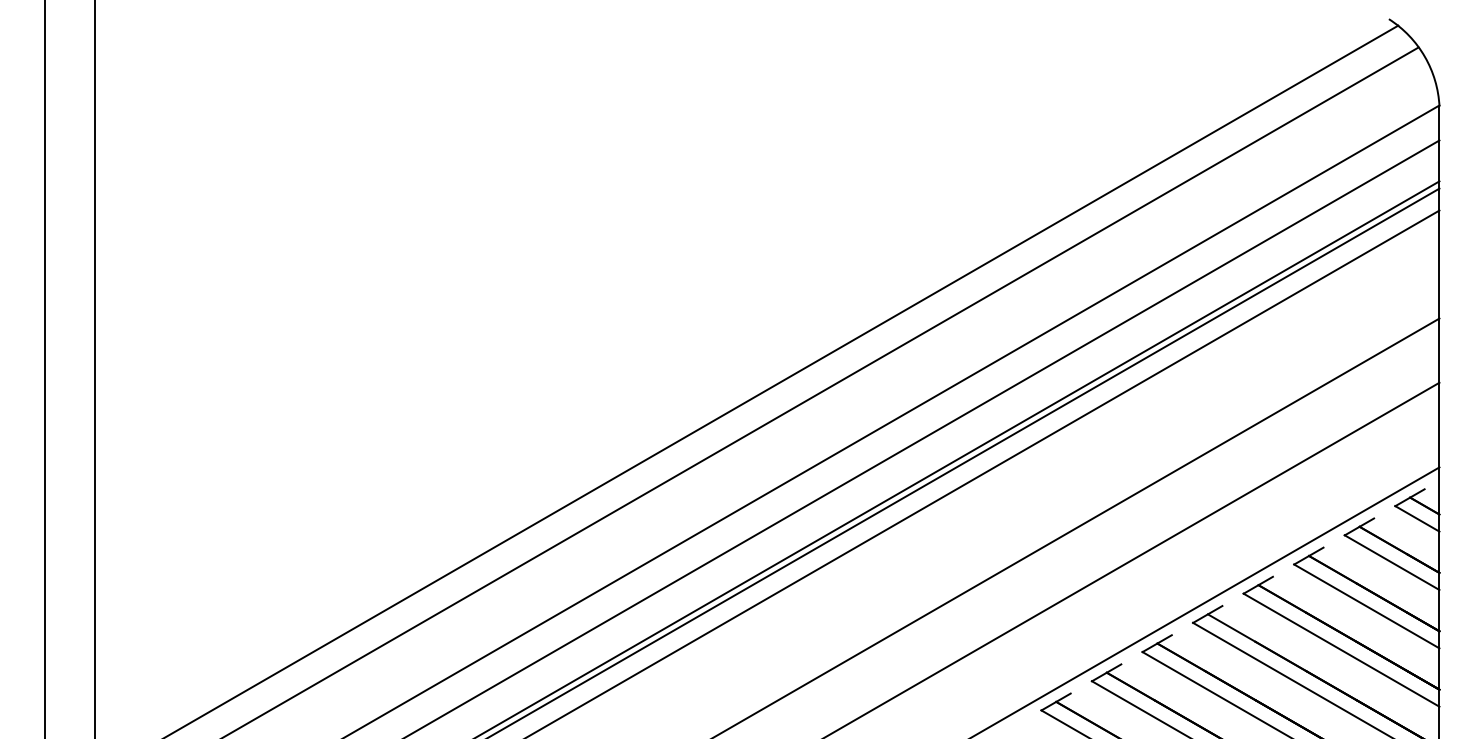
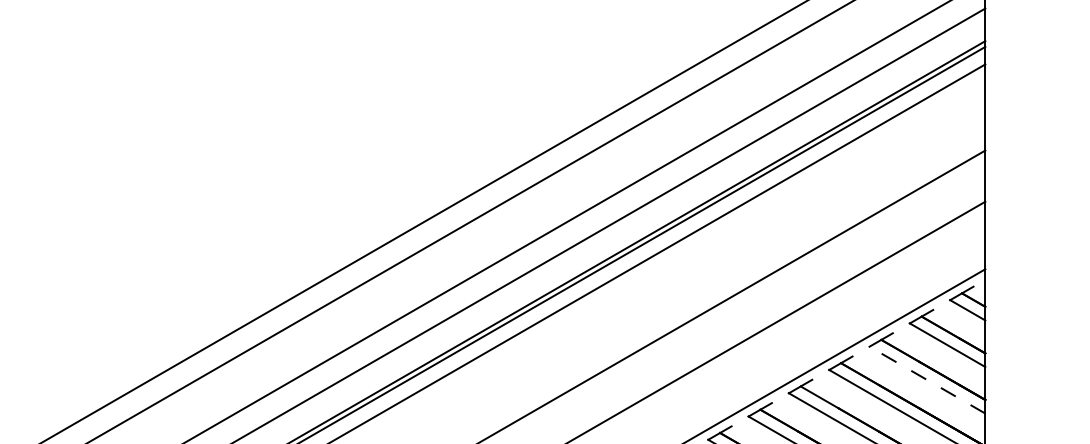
line: (1366, 606) -> (927, 380), solid -> dashed

